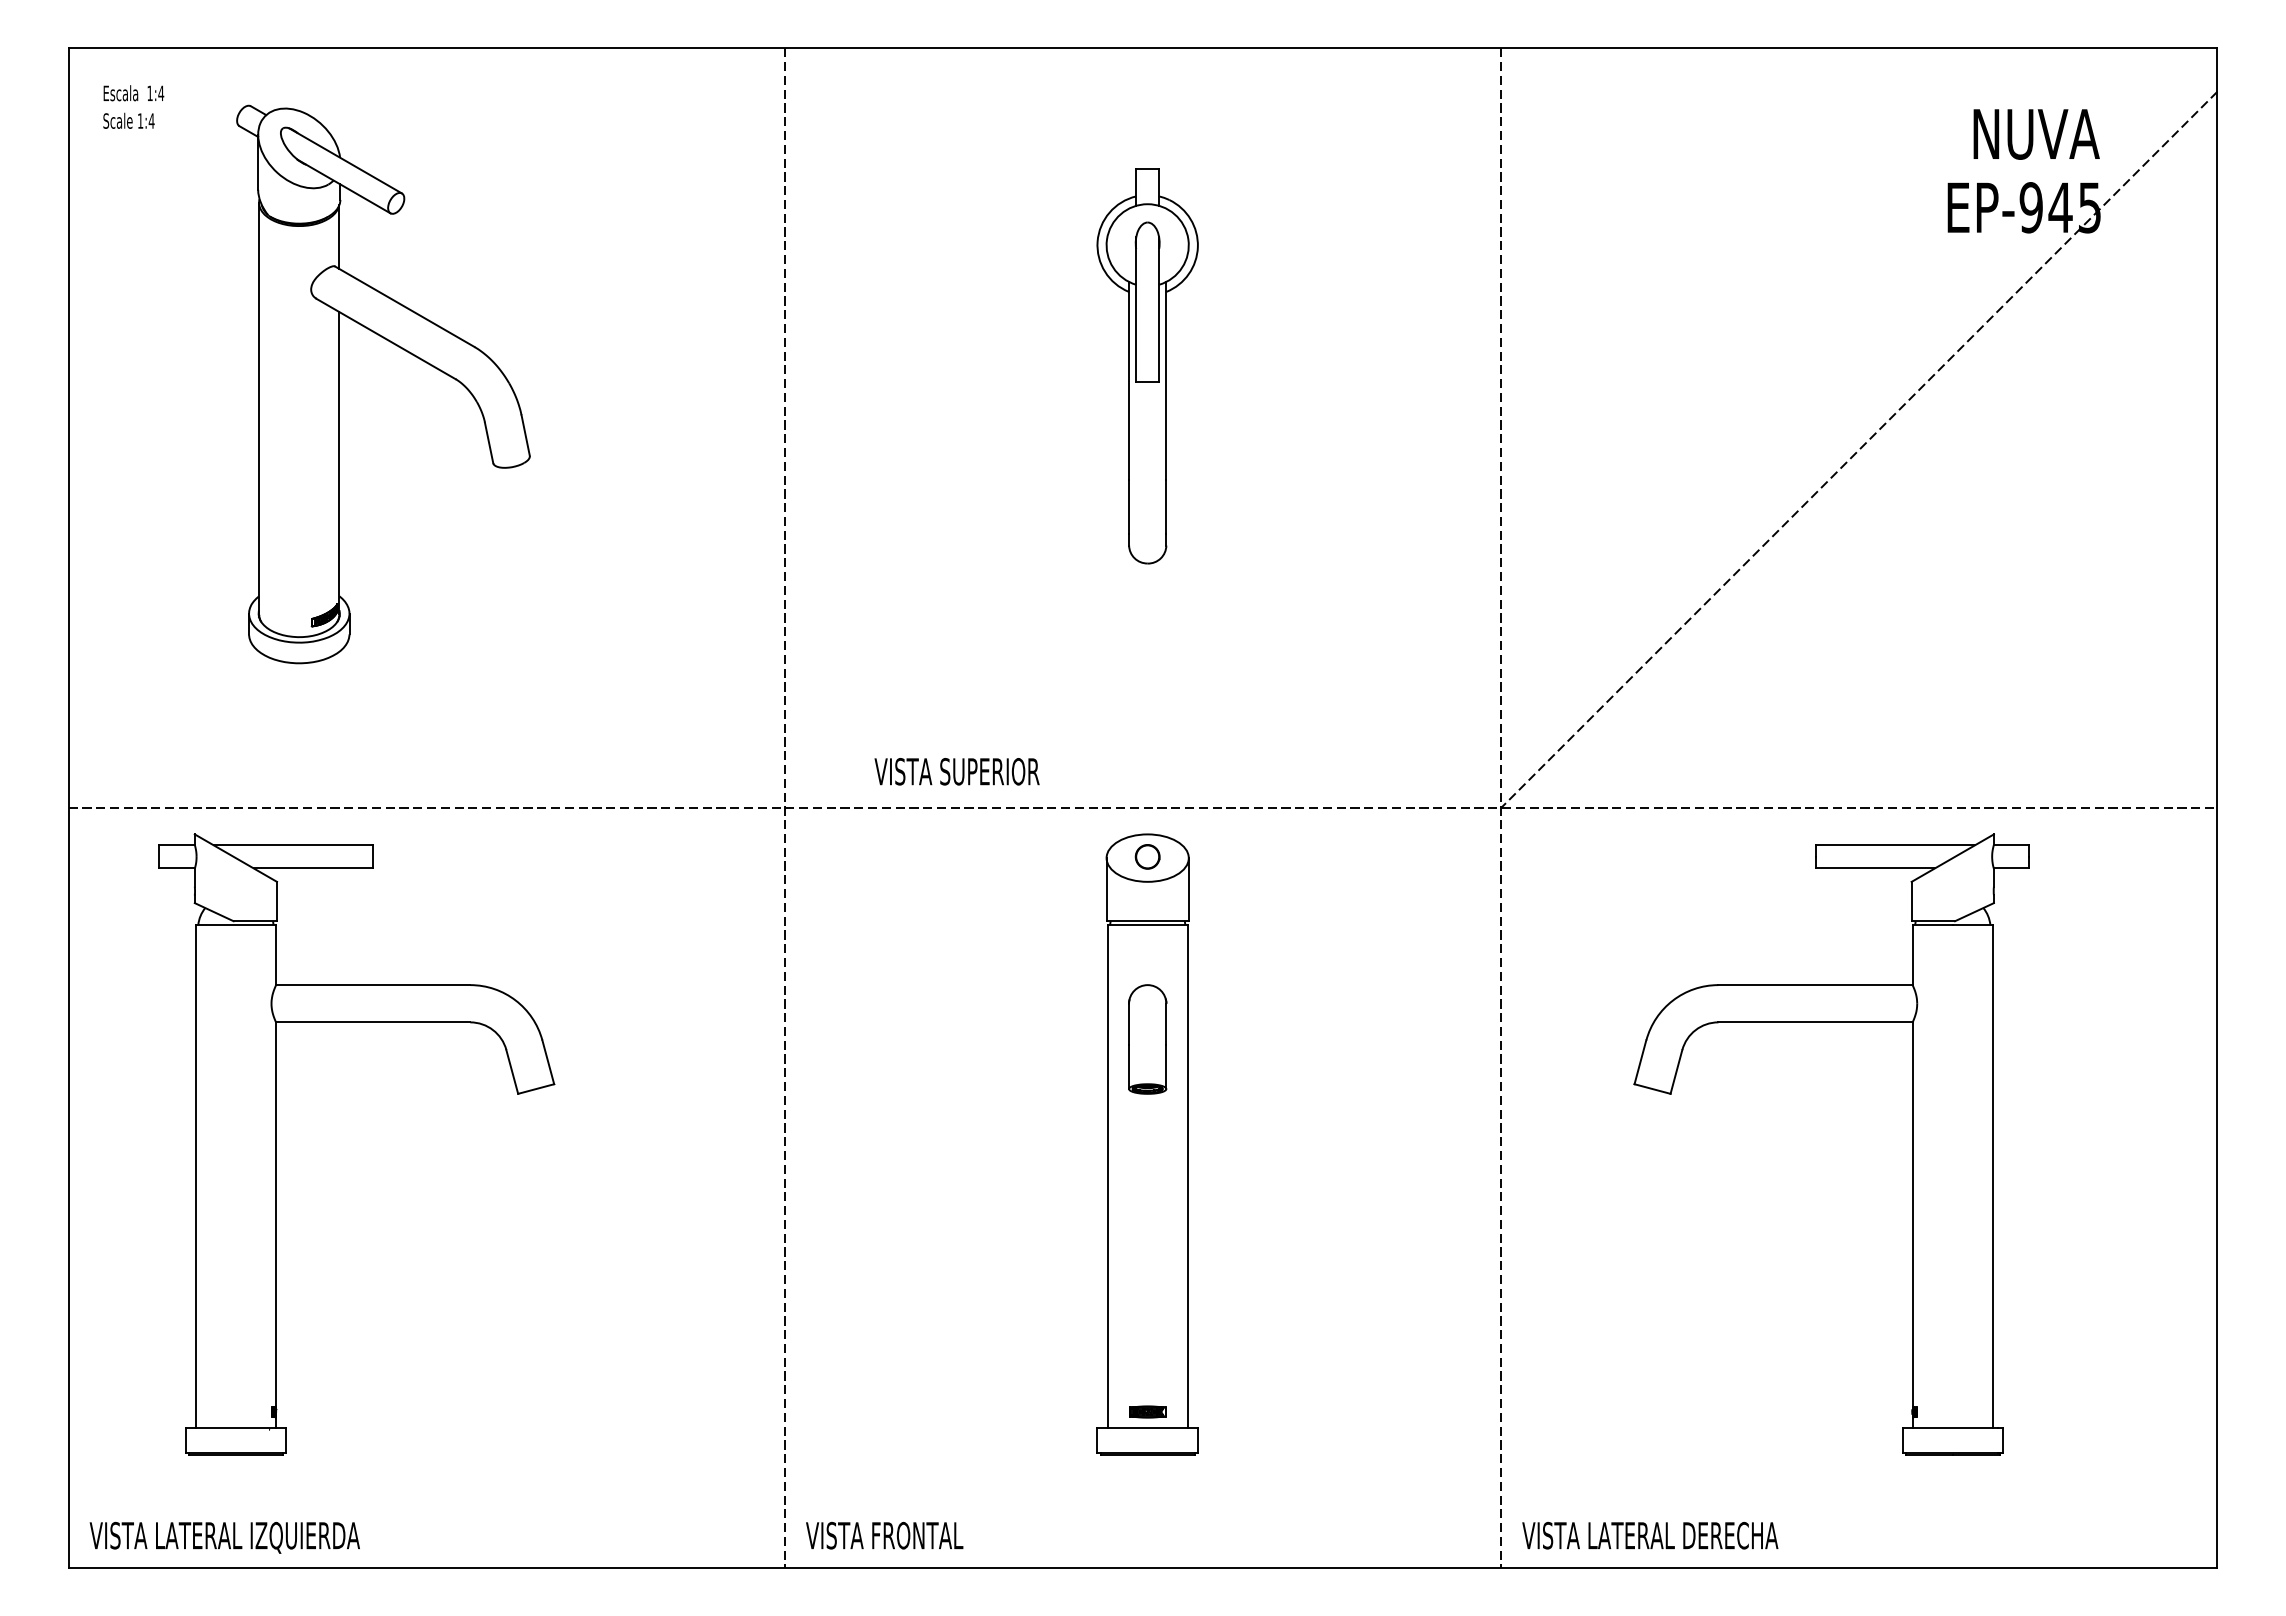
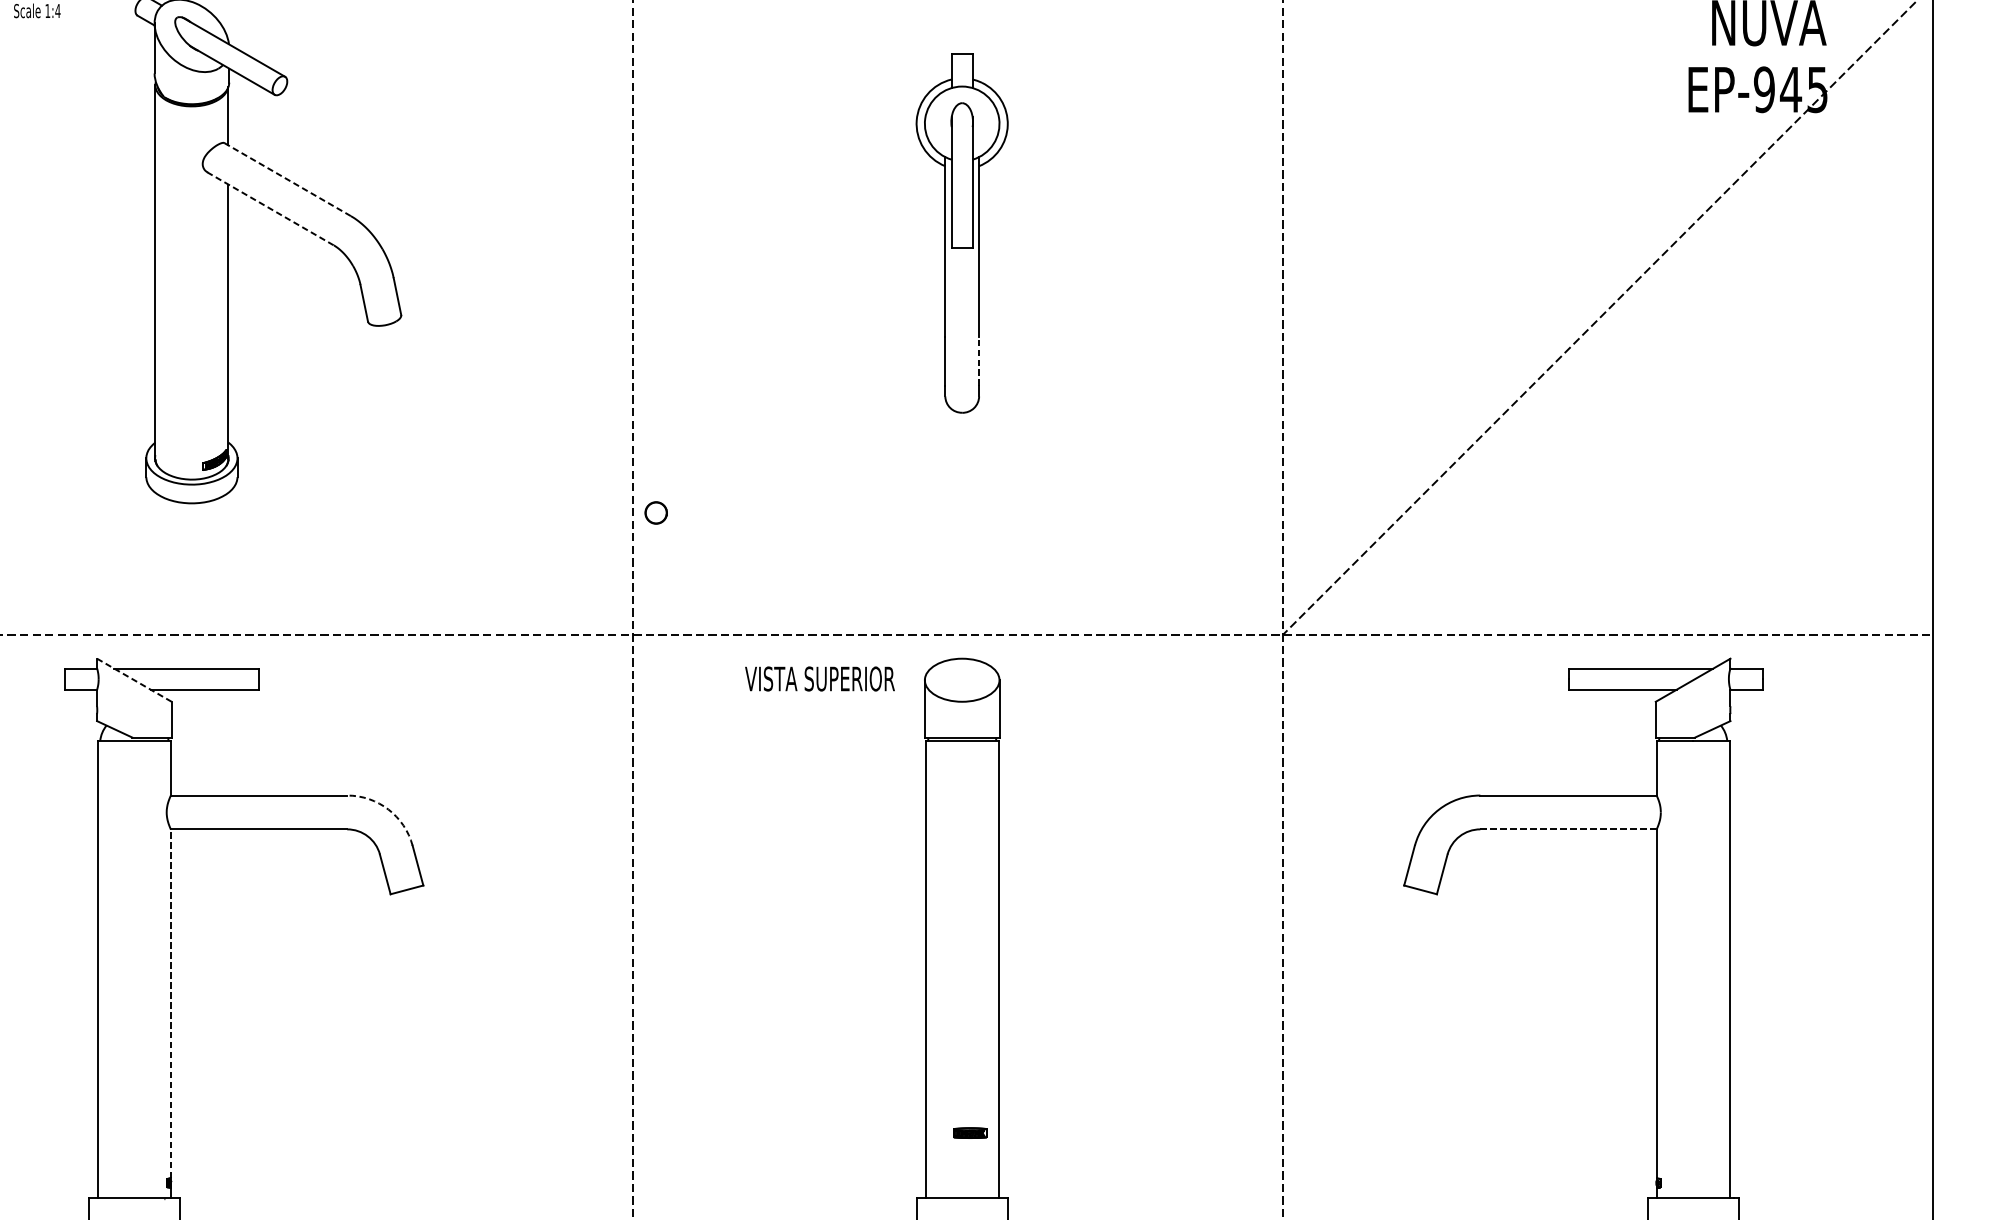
line: (404, 306) -> (287, 179), solid -> dashed
line: (385, 338) -> (270, 208), solid -> dashed
line: (1166, 506) -> (979, 361), solid -> dashed
text: (956, 771) -> (819, 678), moved
part: (1147, 856) -> (656, 512), moved
line: (235, 857) -> (134, 679), solid -> dashed
arc: (515, 1000) -> (388, 809), solid -> dashed
line: (1816, 1022) -> (1569, 829), solid -> dashed
part: (1147, 1039) -> (962, 844), removed
line: (276, 1214) -> (171, 1003), solid -> dashed
part: (1147, 1411) -> (970, 1132), moved

